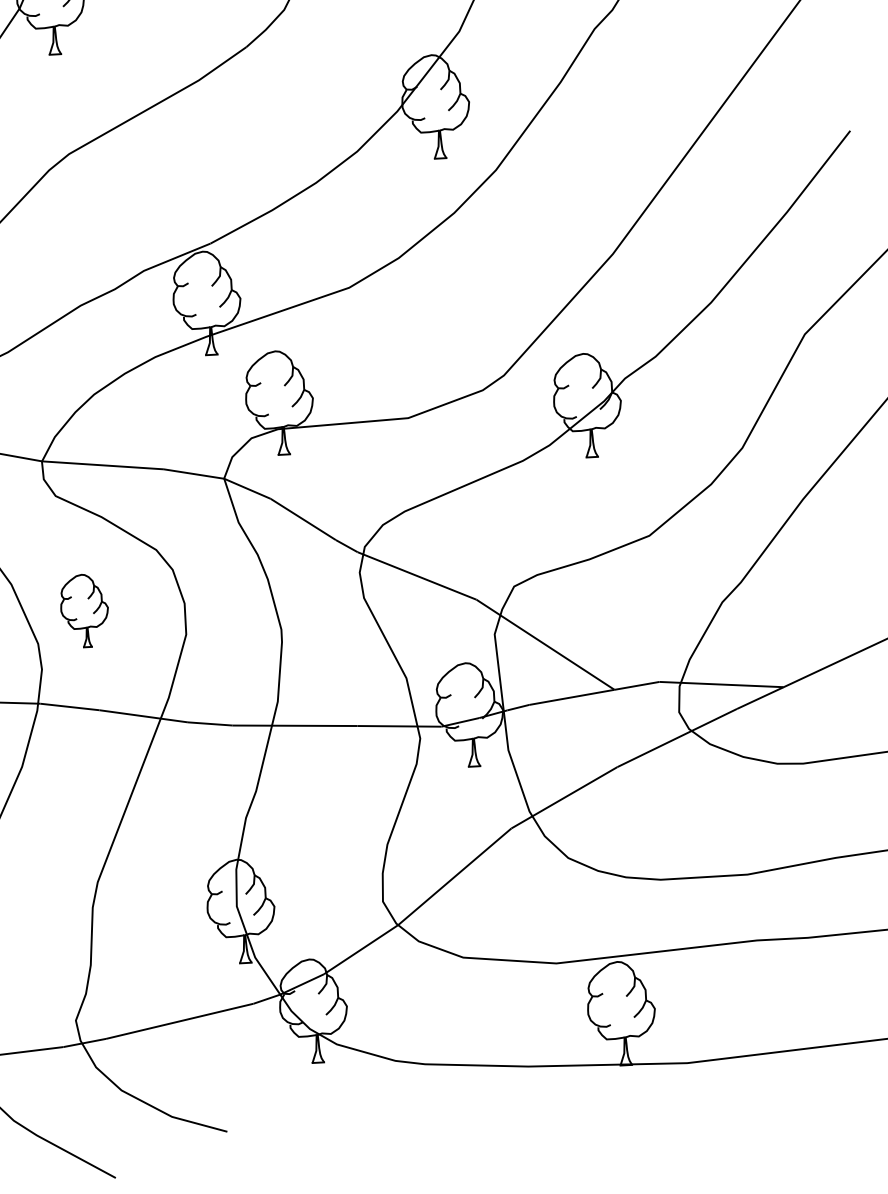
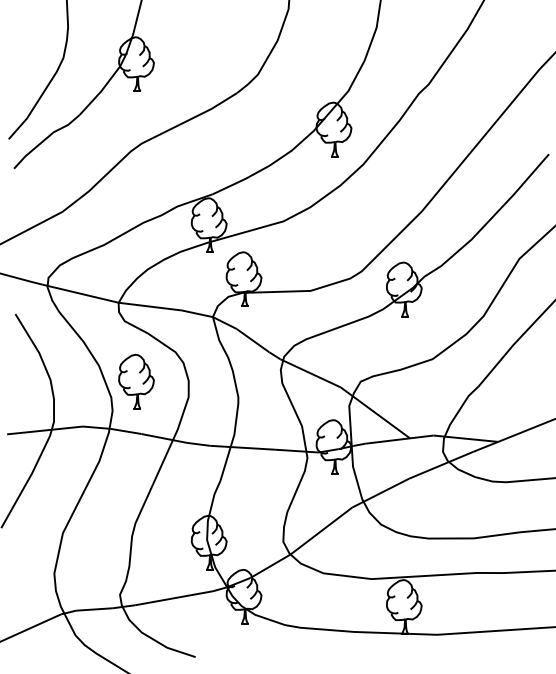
part: (84, 610) -> (136, 381), size x1.43

